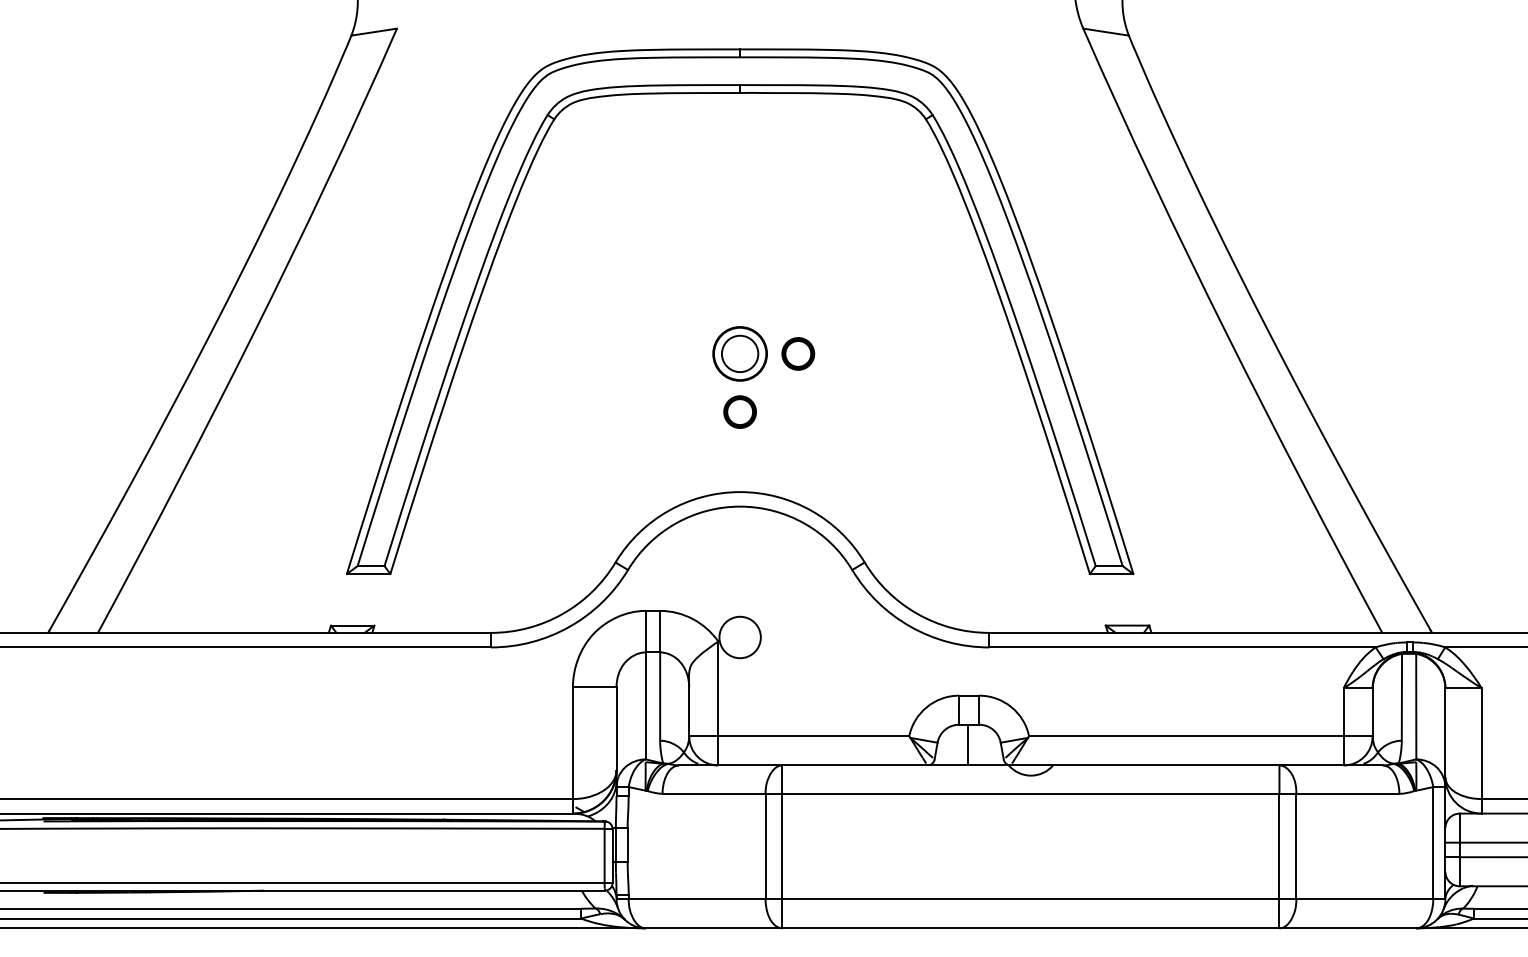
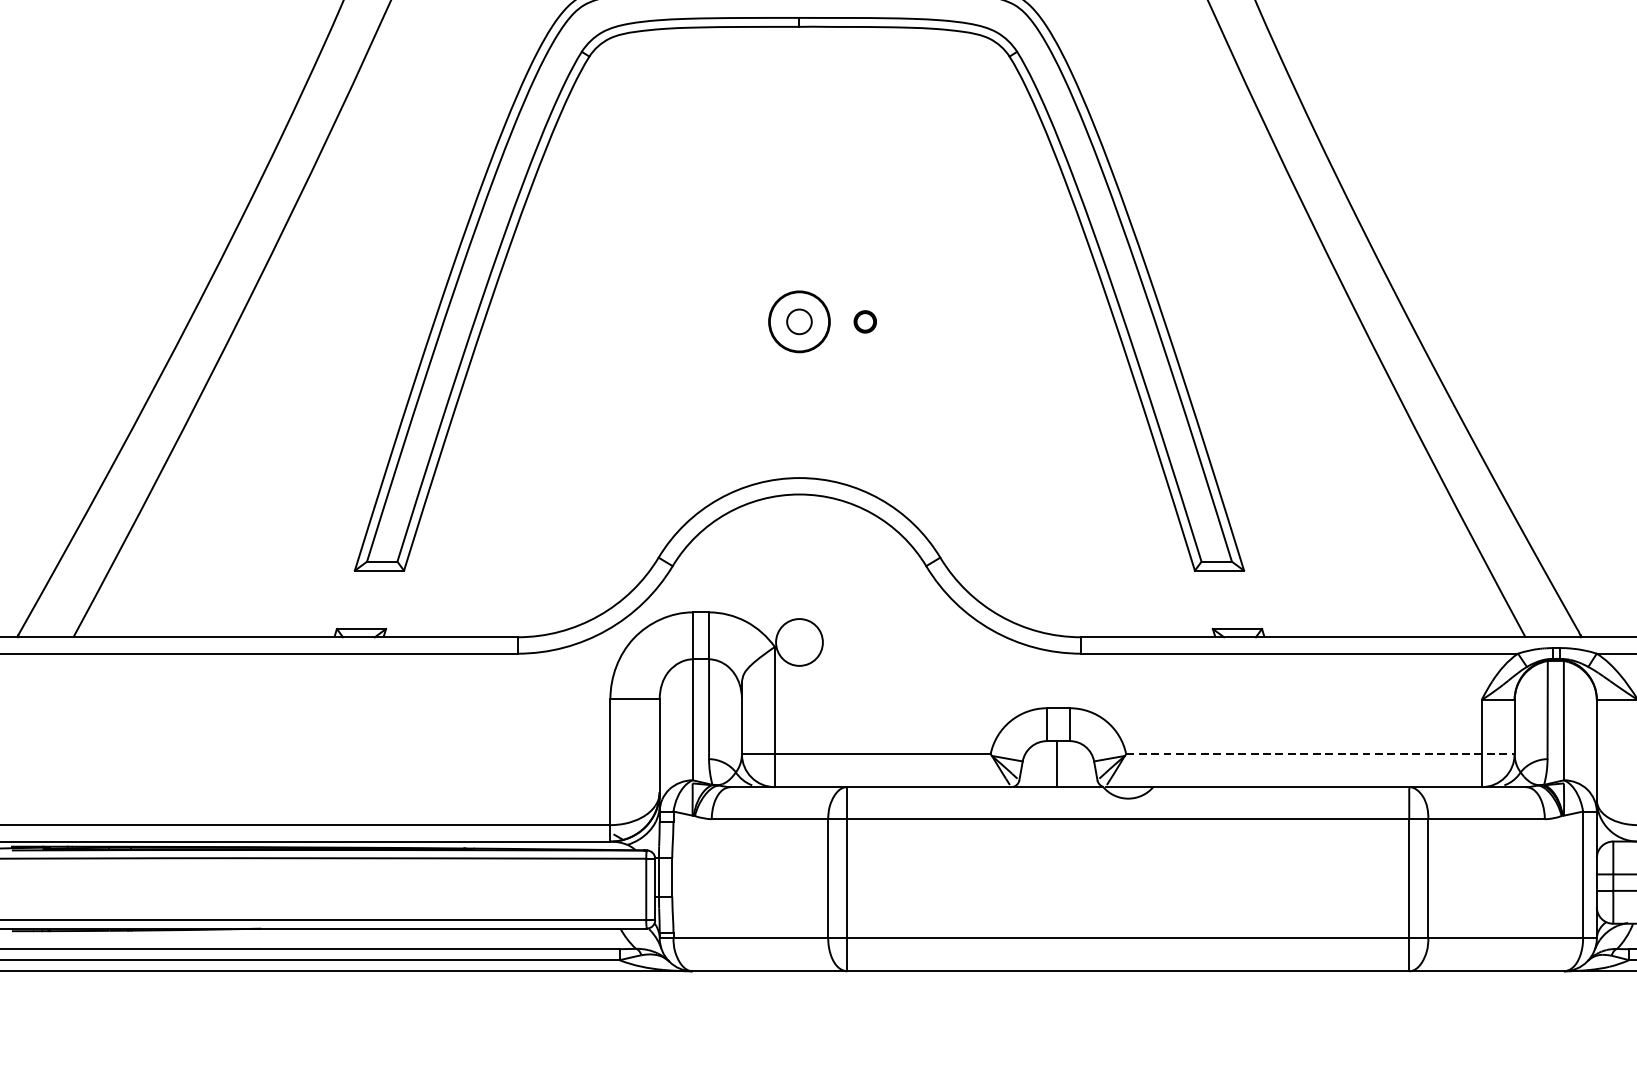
circle: (739, 353) -> (798, 321), size x0.6
part: (798, 353) -> (865, 321), size x0.6
part: (739, 411) -> (798, 386), removed
line: (1200, 736) -> (1319, 754), solid -> dashed

